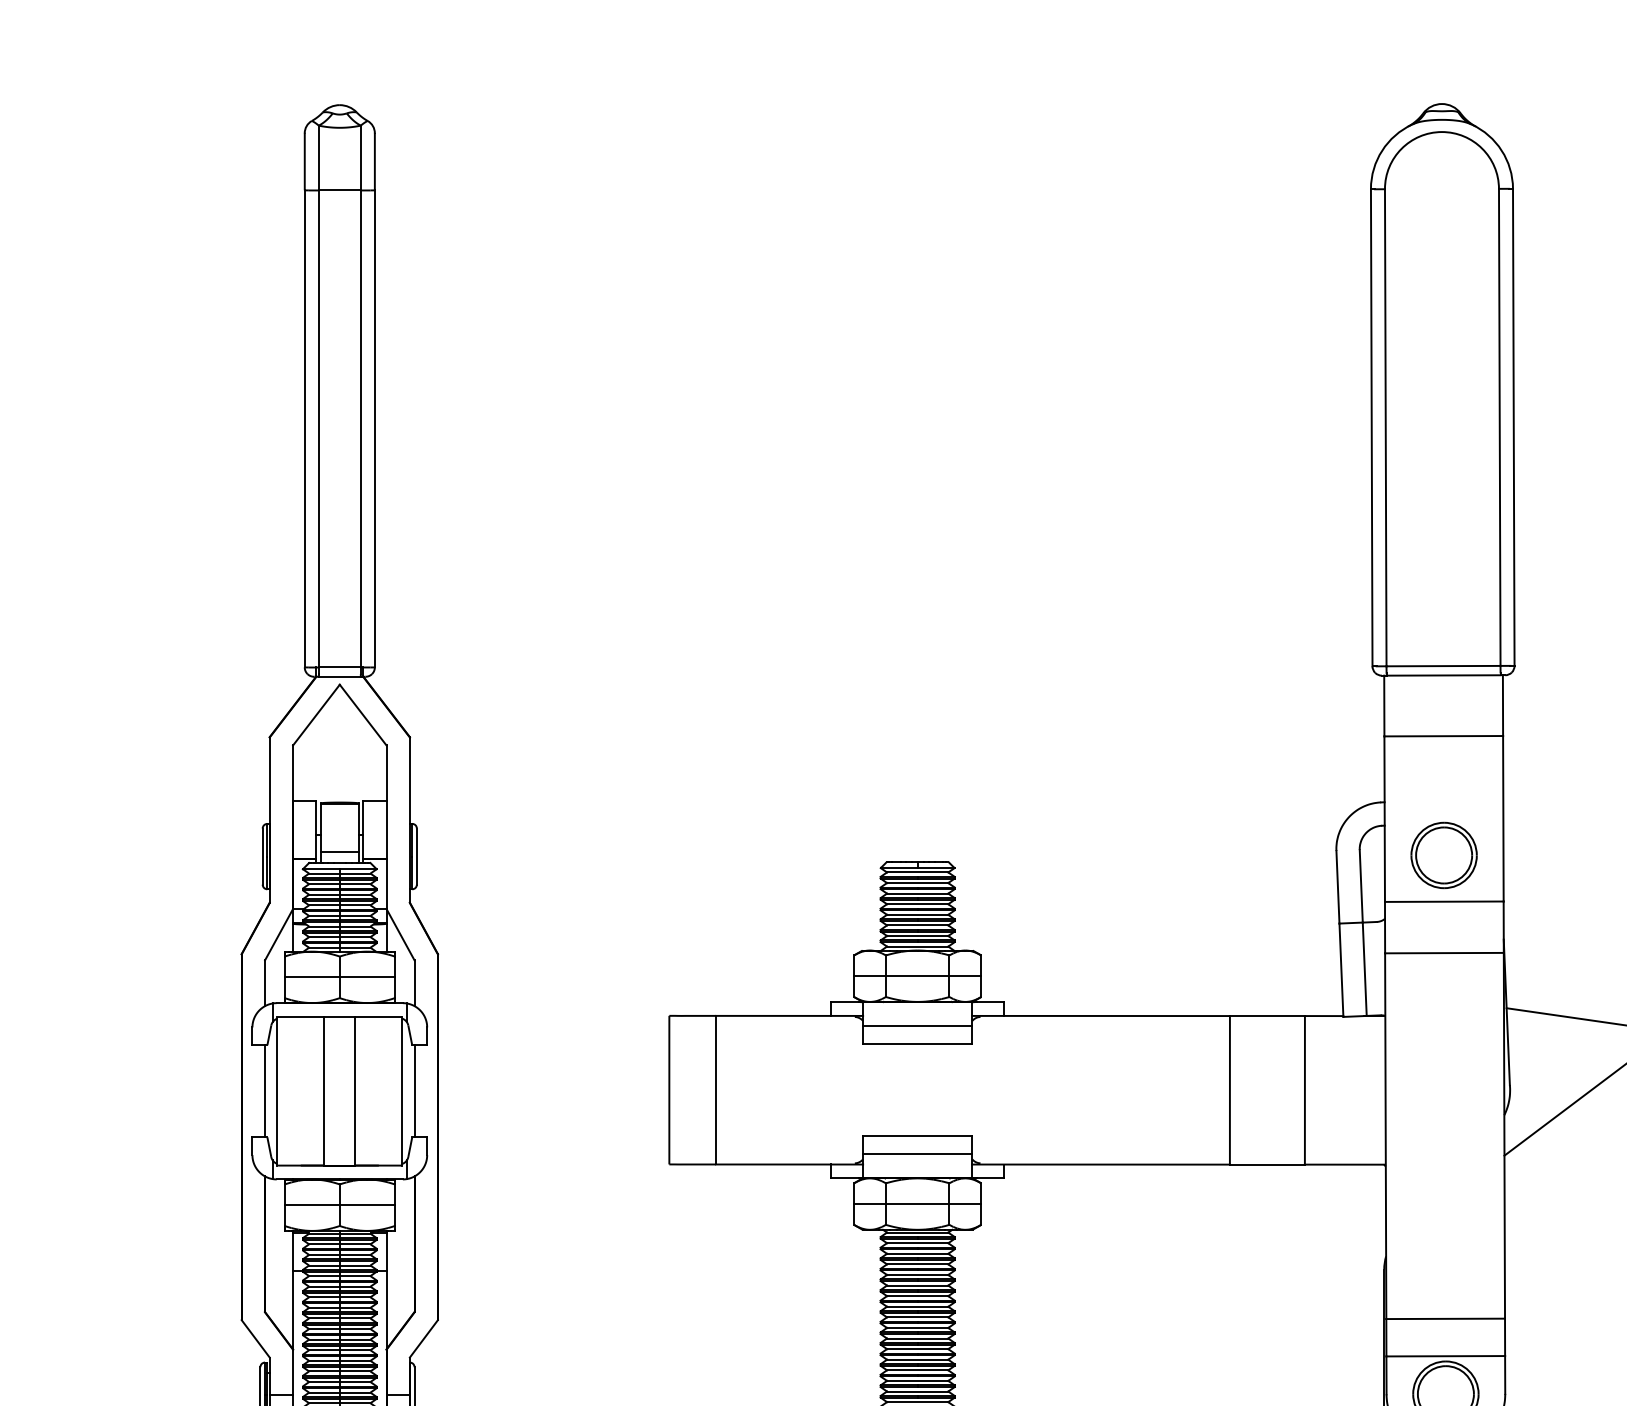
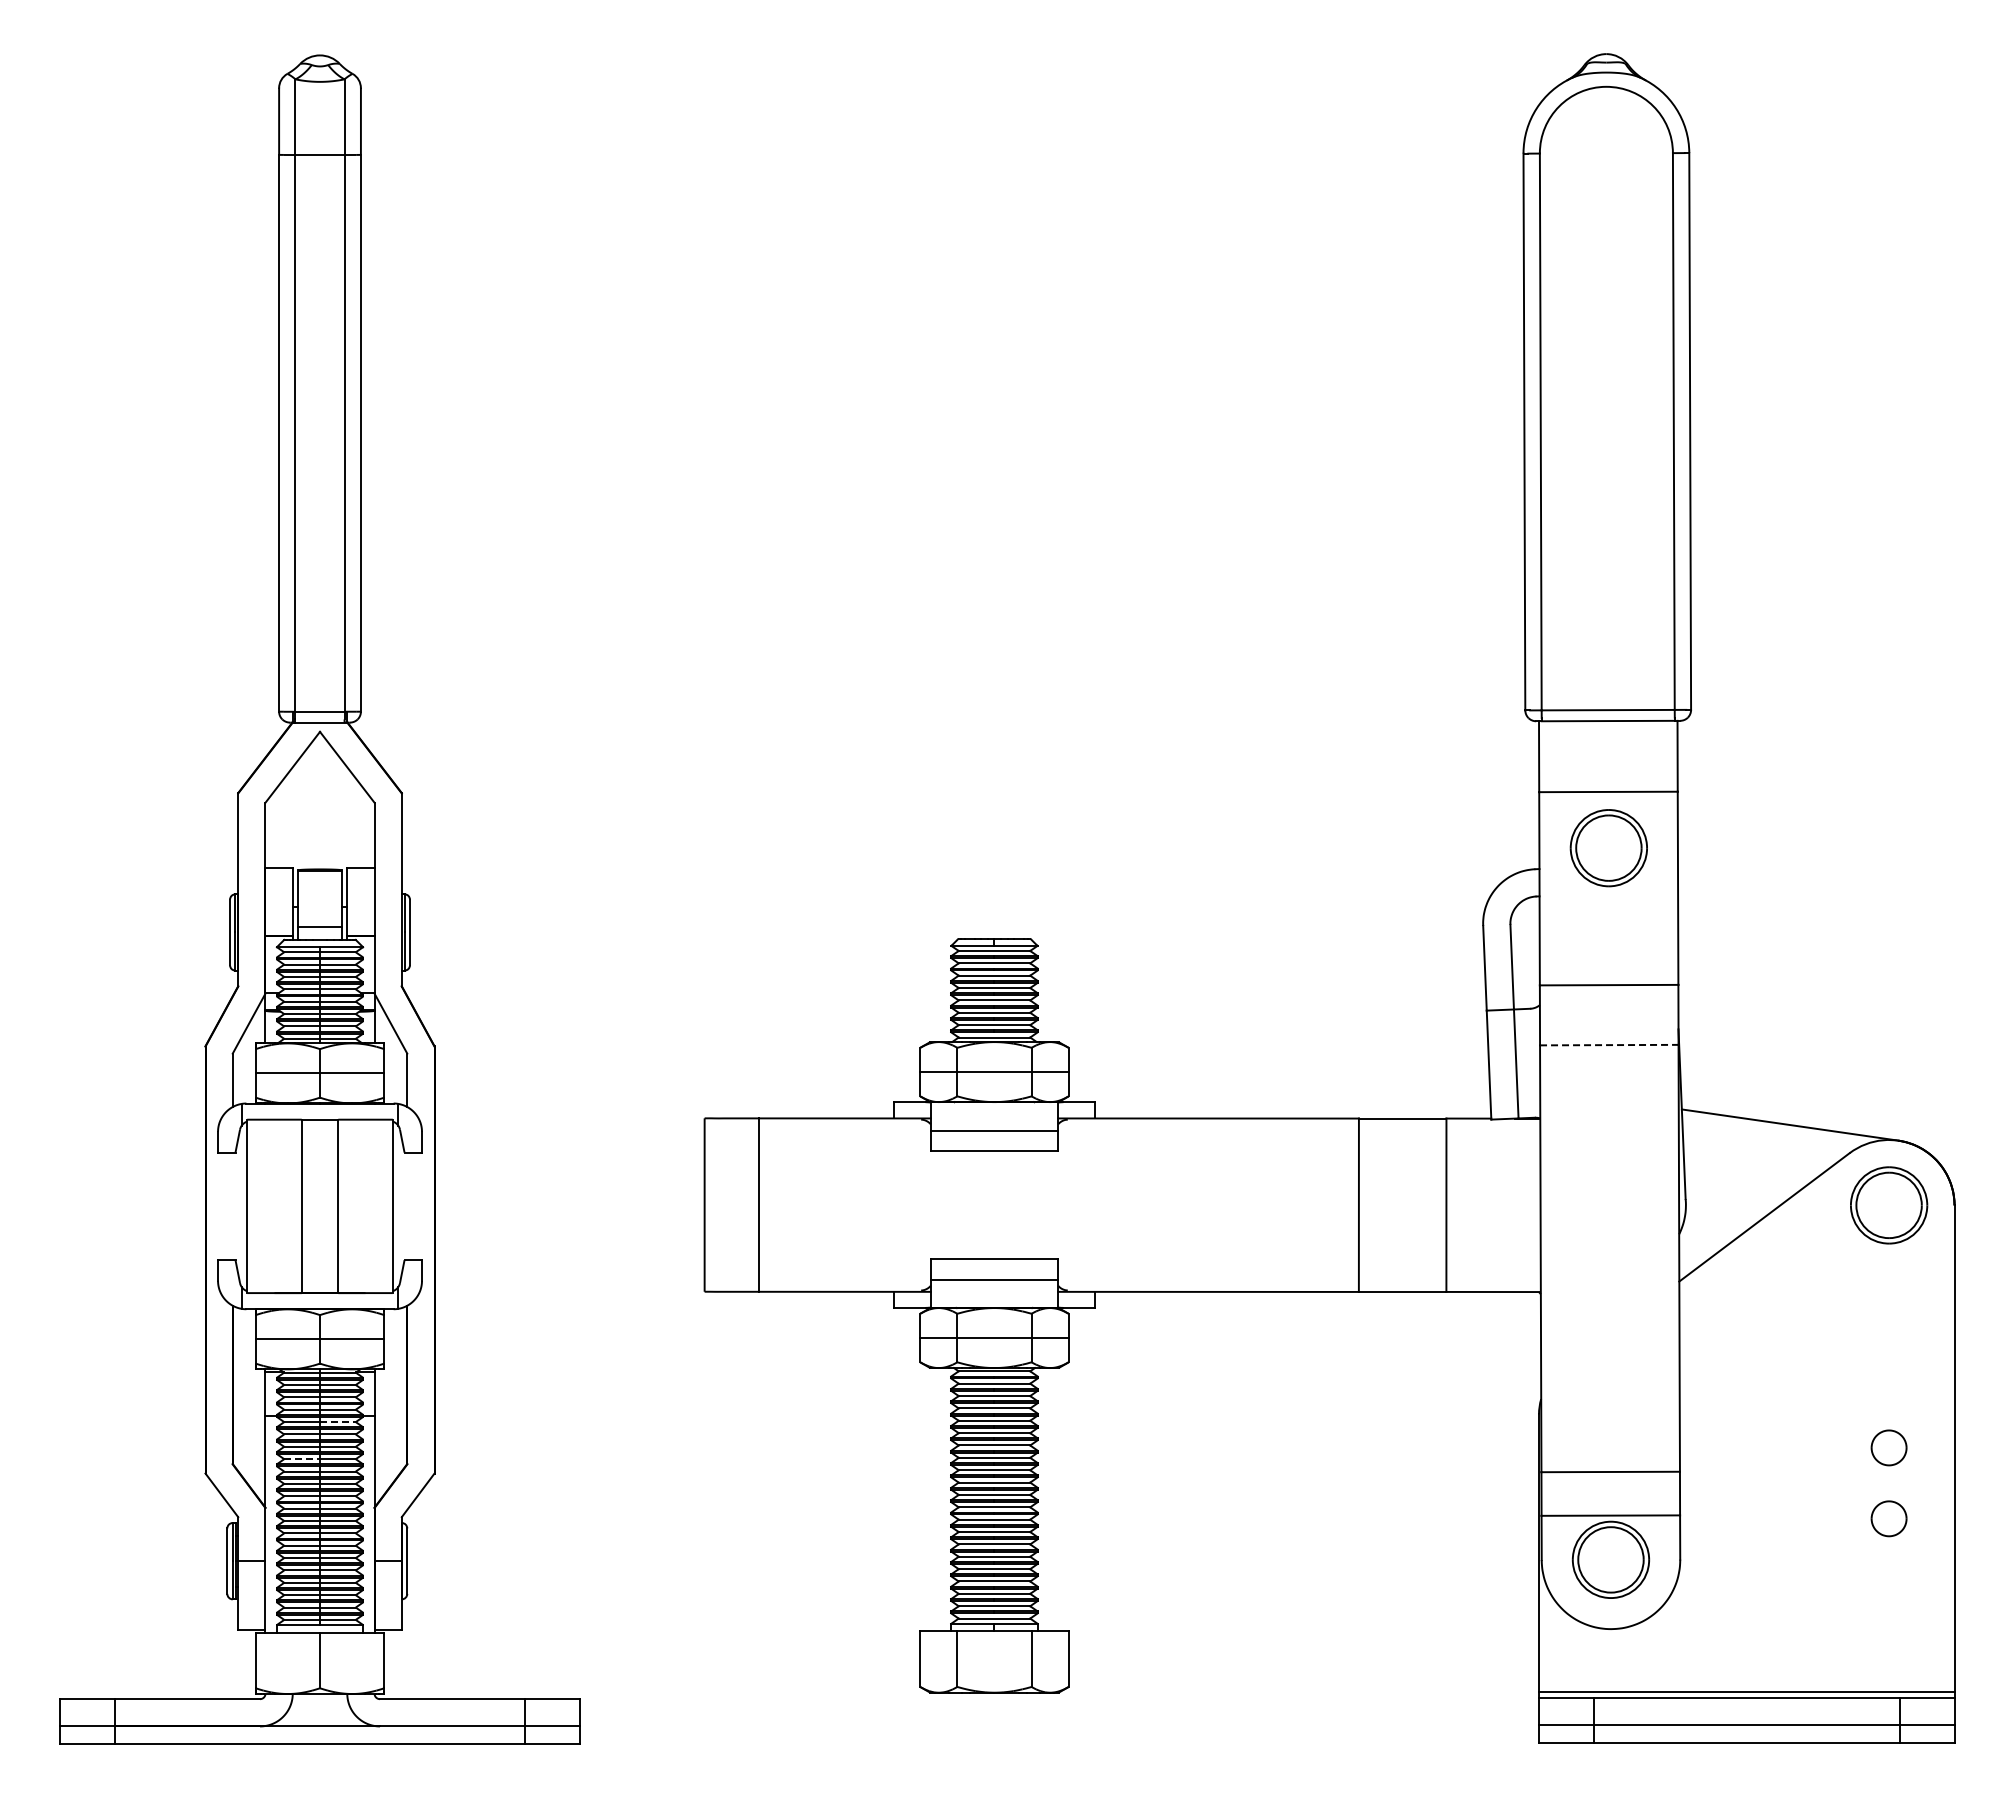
part: (1443, 855) -> (1608, 848), moved
line: (1444, 953) -> (1609, 1045), solid -> dashed
line: (264, 1091) -> (232, 1206), removed
line: (414, 1091) -> (407, 1206), removed
line: (354, 1276) -> (337, 1422), solid -> dashed
line: (324, 1308) -> (302, 1459), solid -> dashed

